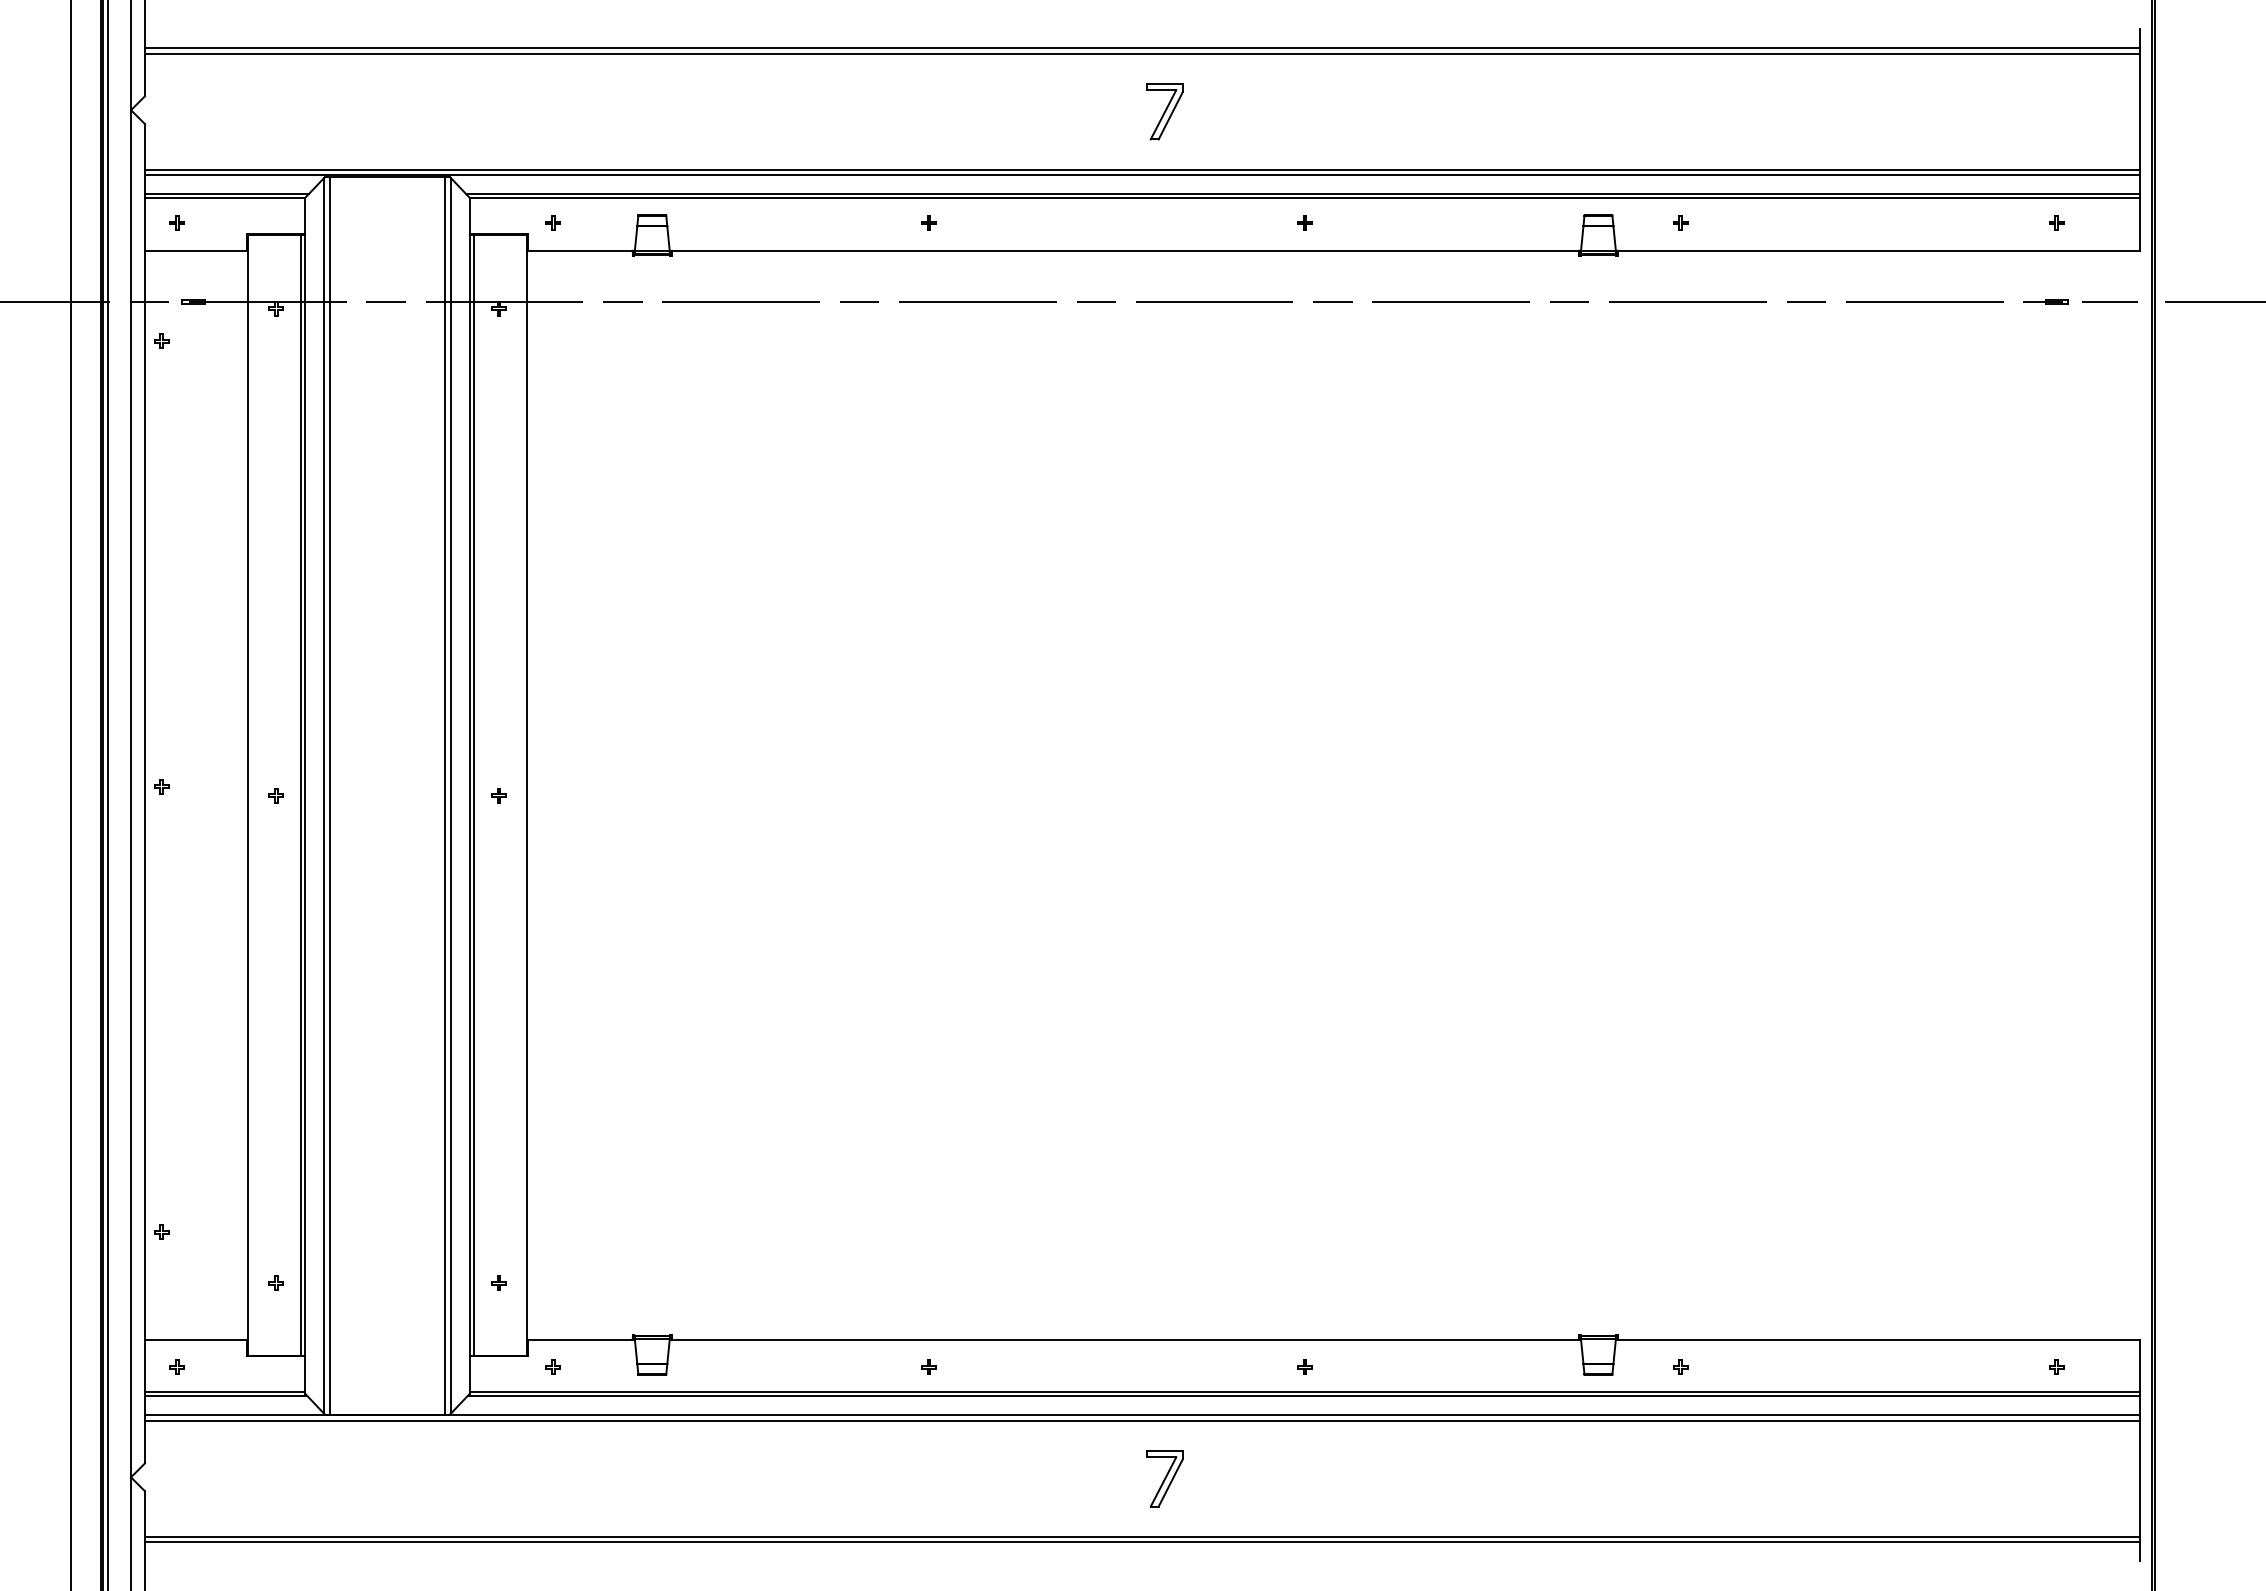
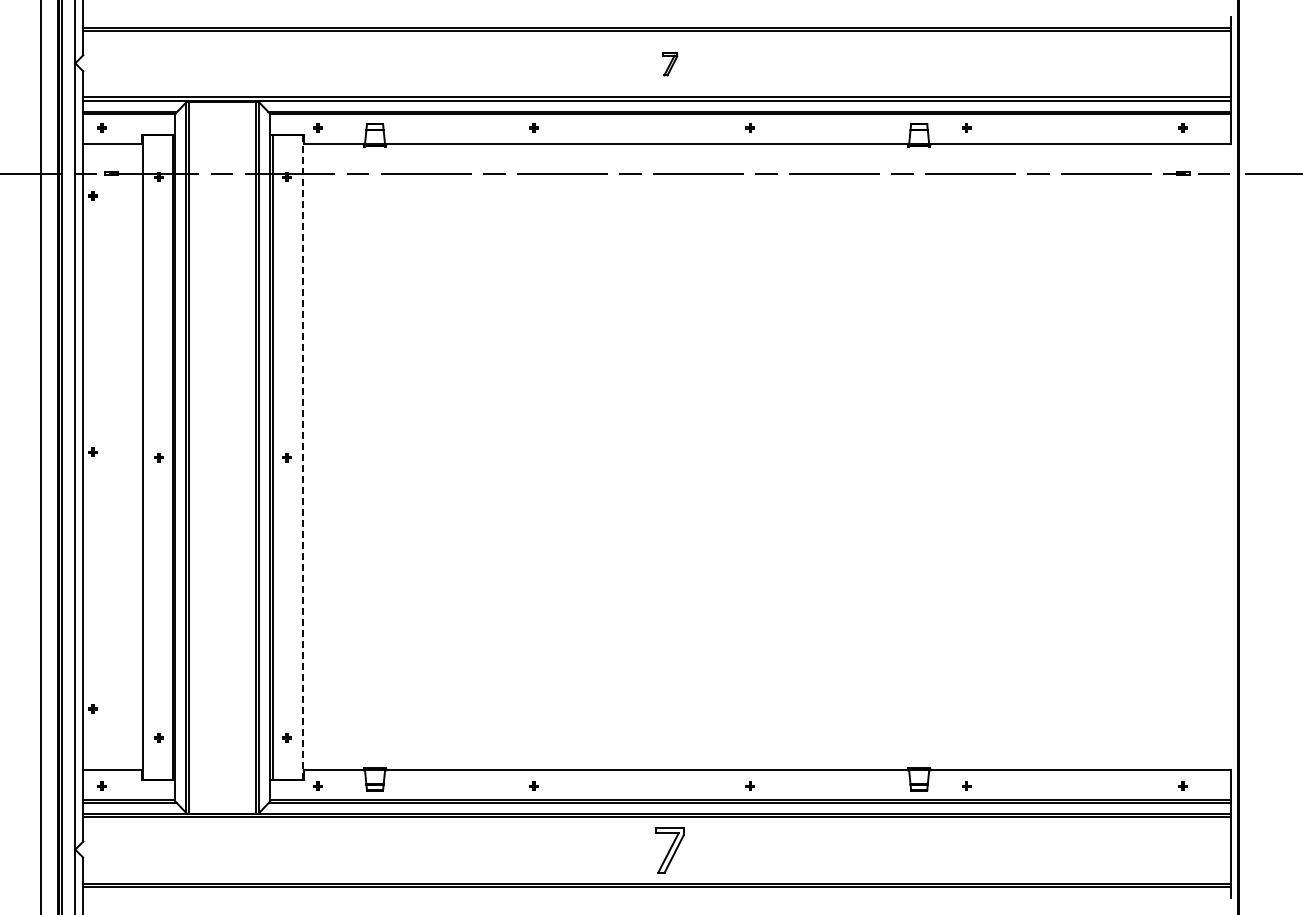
part: (1166, 112) -> (670, 64), size x0.7
line: (526, 797) -> (302, 458), solid -> dashed
part: (1166, 1478) -> (670, 850), size x1.4

